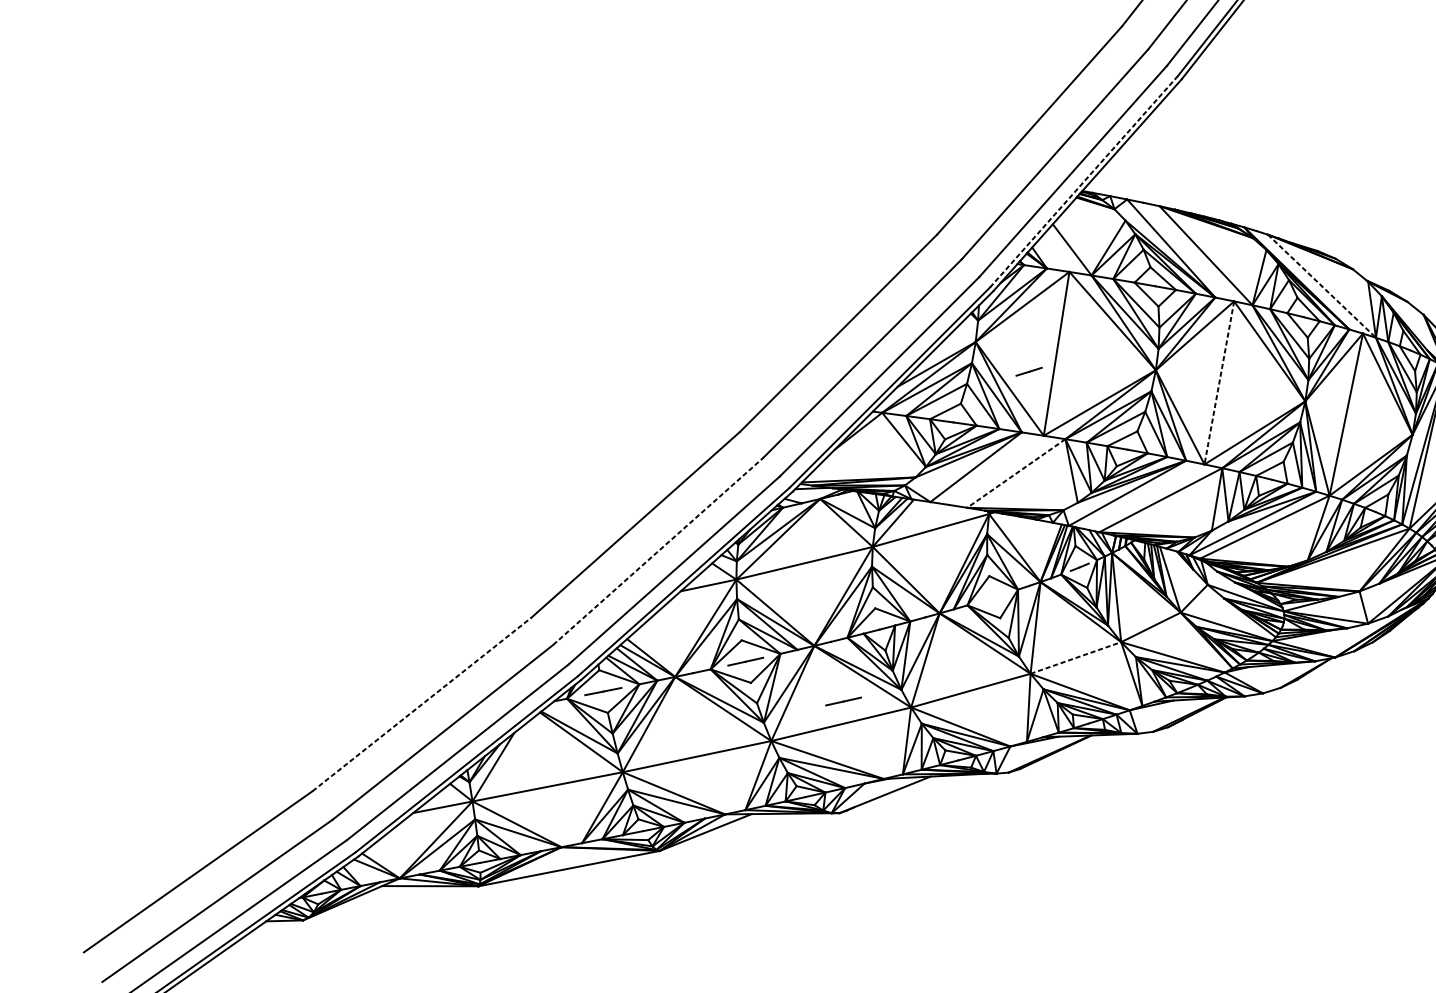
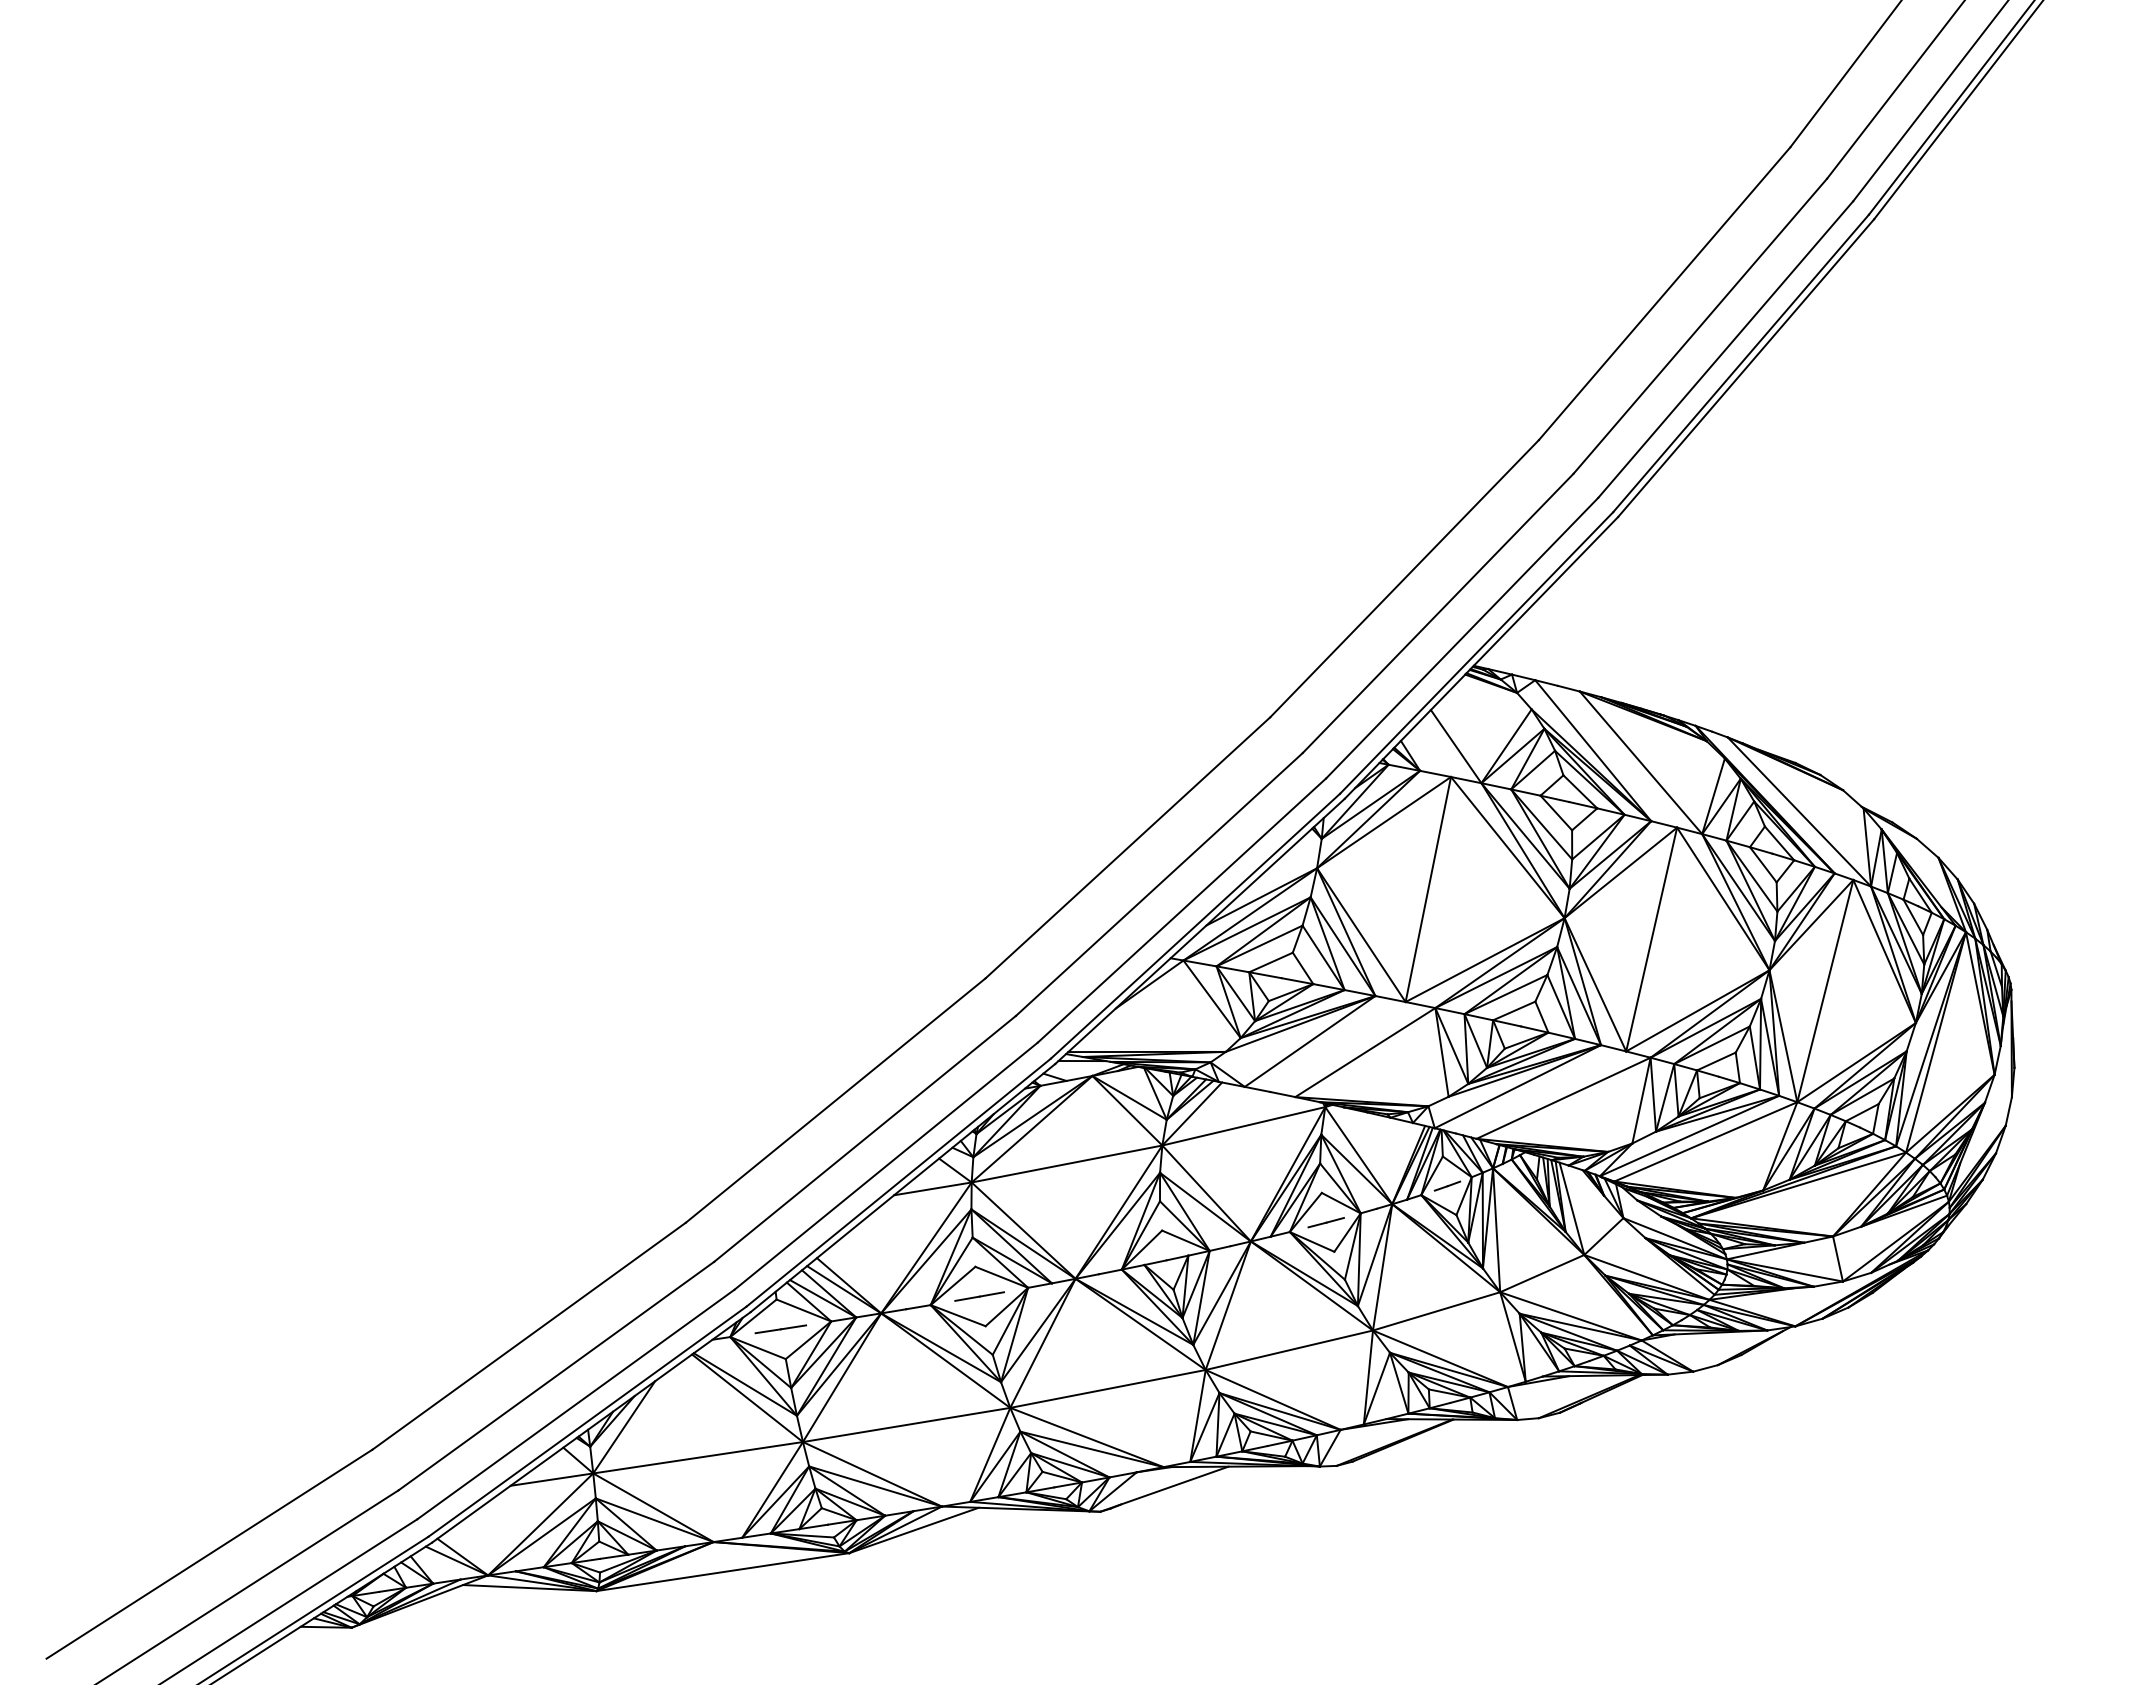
line: (1084, 181) -> (1477, 652), dashed -> solid
line: (1322, 286) -> (1799, 812), dashed -> solid
line: (1028, 371) -> (1325, 1222), moved
line: (1219, 382) -> (1651, 939), dashed -> solid
line: (1016, 473) -> (1365, 1052), dashed -> solid
line: (658, 551) -> (865, 1138), dashed -> solid
line: (1076, 658) -> (1437, 1311), dashed -> solid
line: (843, 701) -> (1112, 1357), removed
line: (422, 703) -> (529, 1335), dashed -> solid

